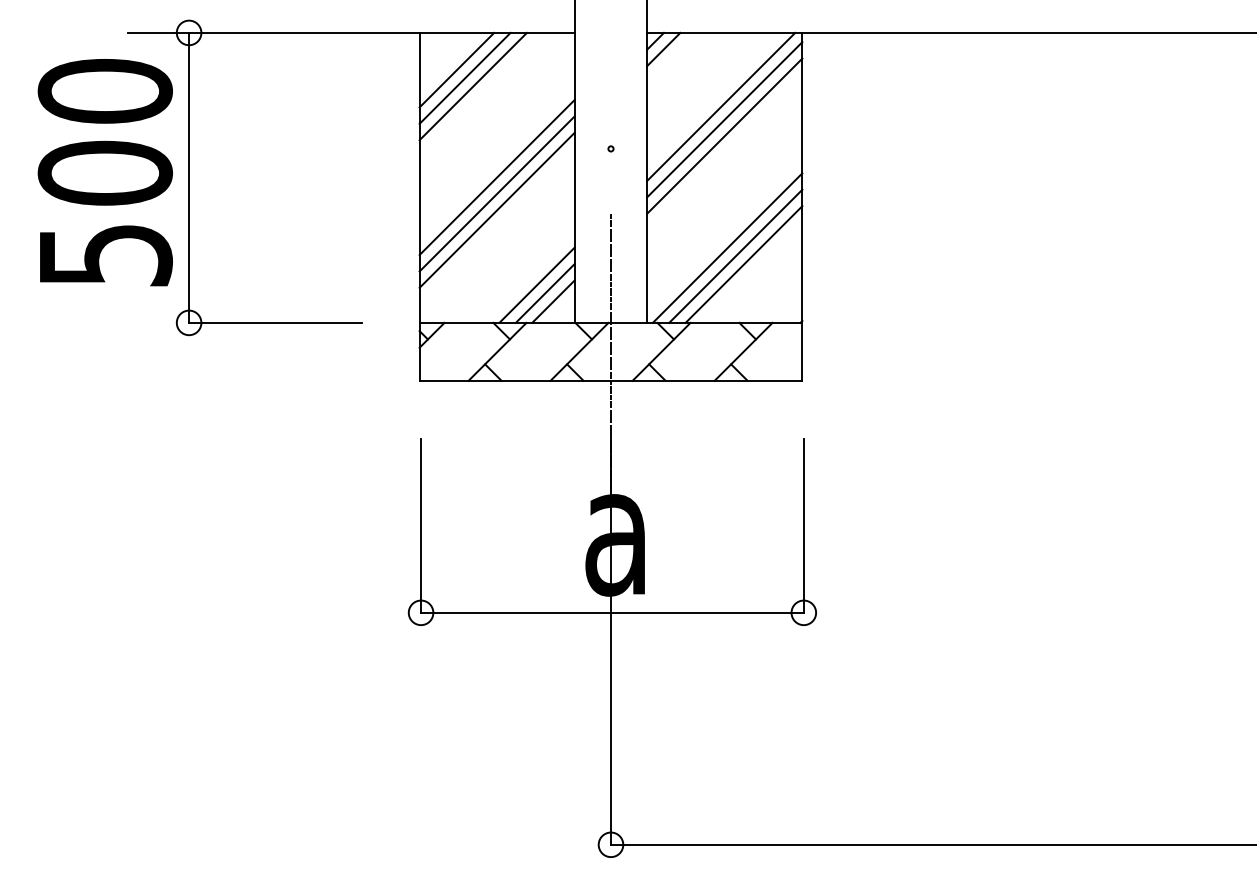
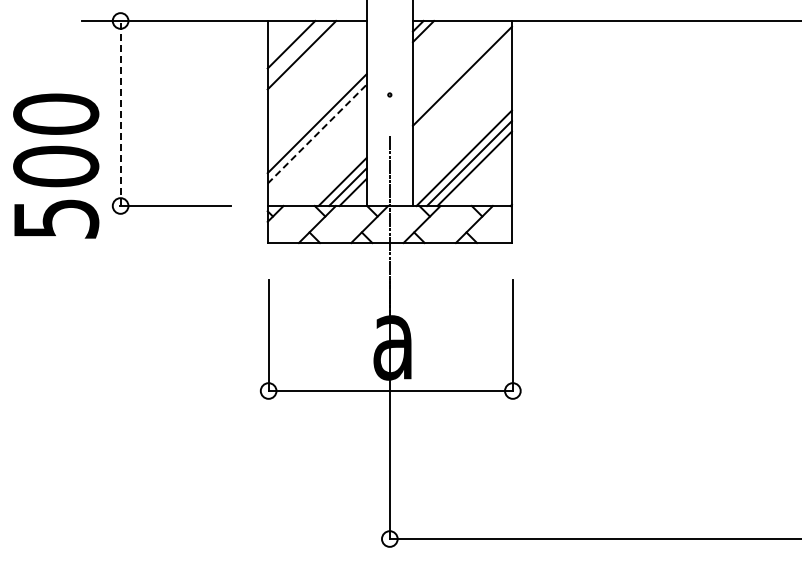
line: (464, 77) -> (296, 49), removed
line: (720, 105) -> (459, 67), removed
line: (723, 135) -> (461, 86), removed
text: (105, 171) -> (56, 165), moved
line: (496, 176) -> (316, 112), removed
line: (188, 177) -> (120, 113), solid -> dashed
line: (497, 210) -> (317, 134), solid -> dashed

